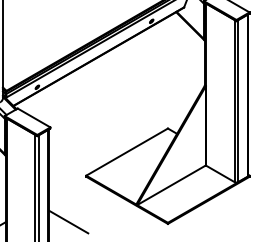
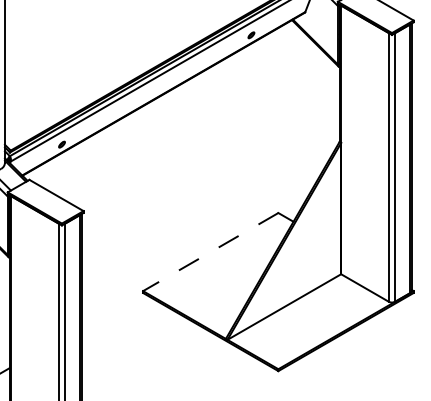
line: (126, 152) -> (209, 252), solid -> dashed
line: (68, 221) -> (113, 367), removed

